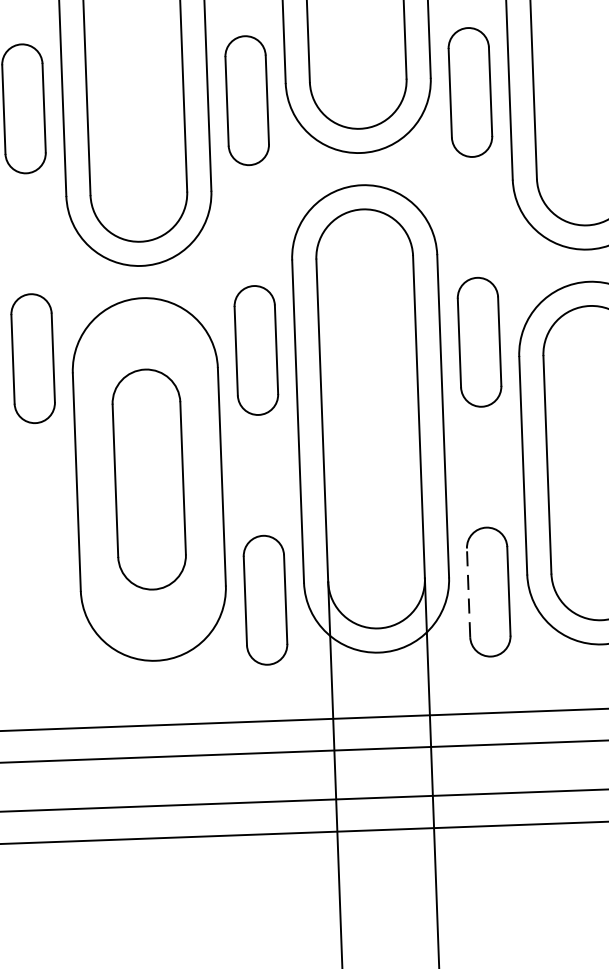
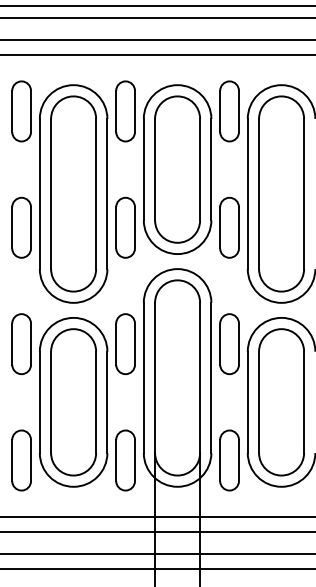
part: (149, 479) -> (73, 402), size x1.43
line: (469, 592) -> (220, 460), dashed -> solid
part: (42, 608) -> (21, 460), added

